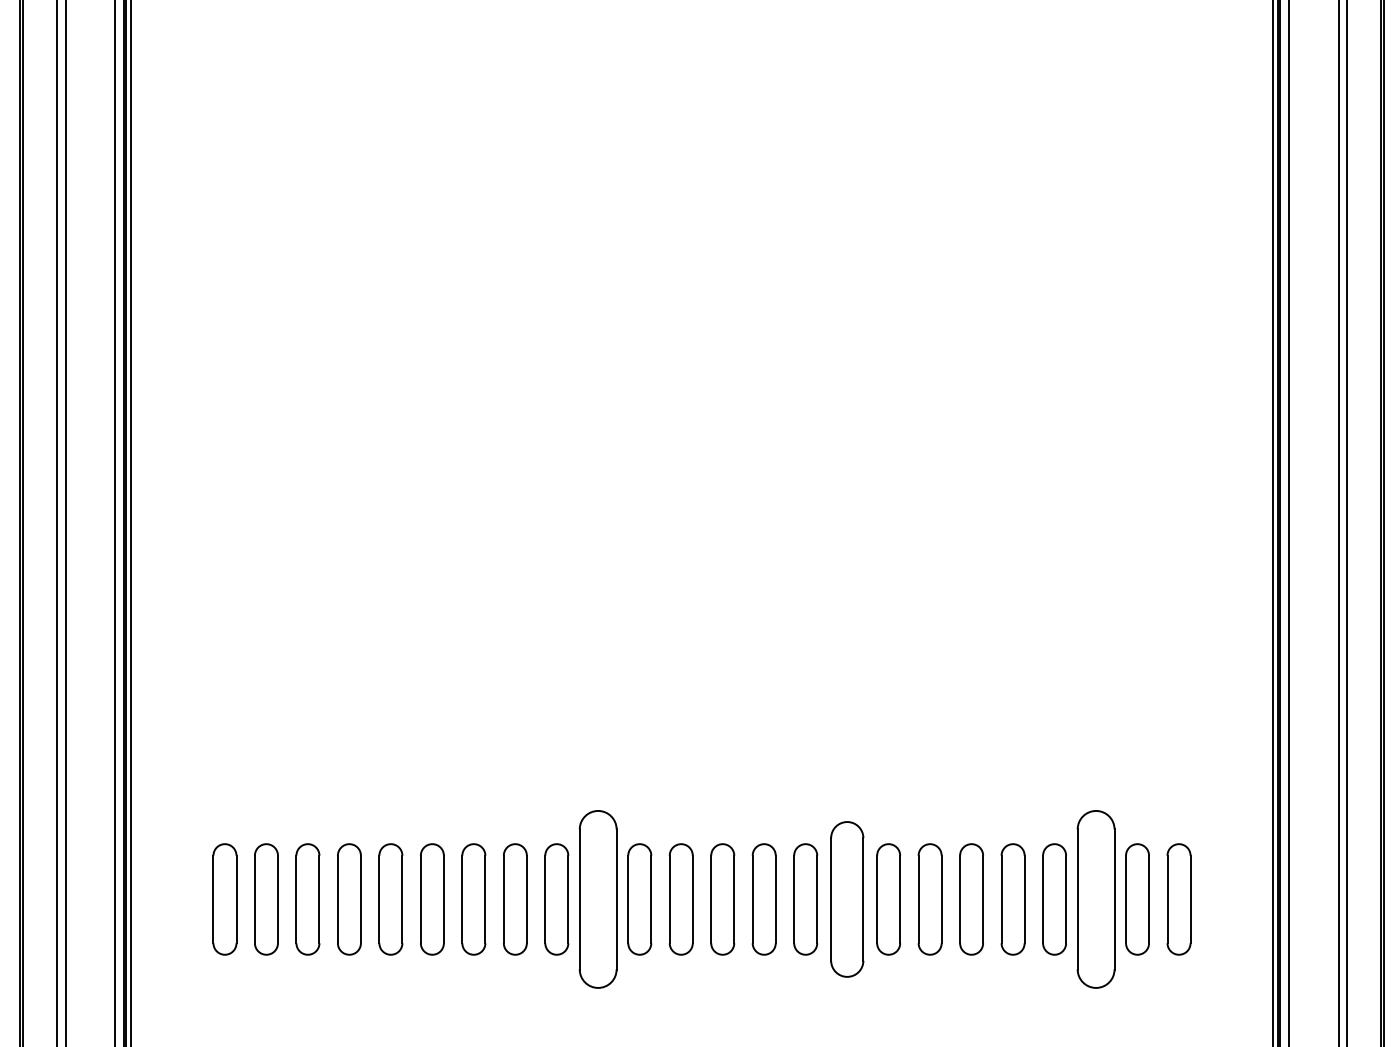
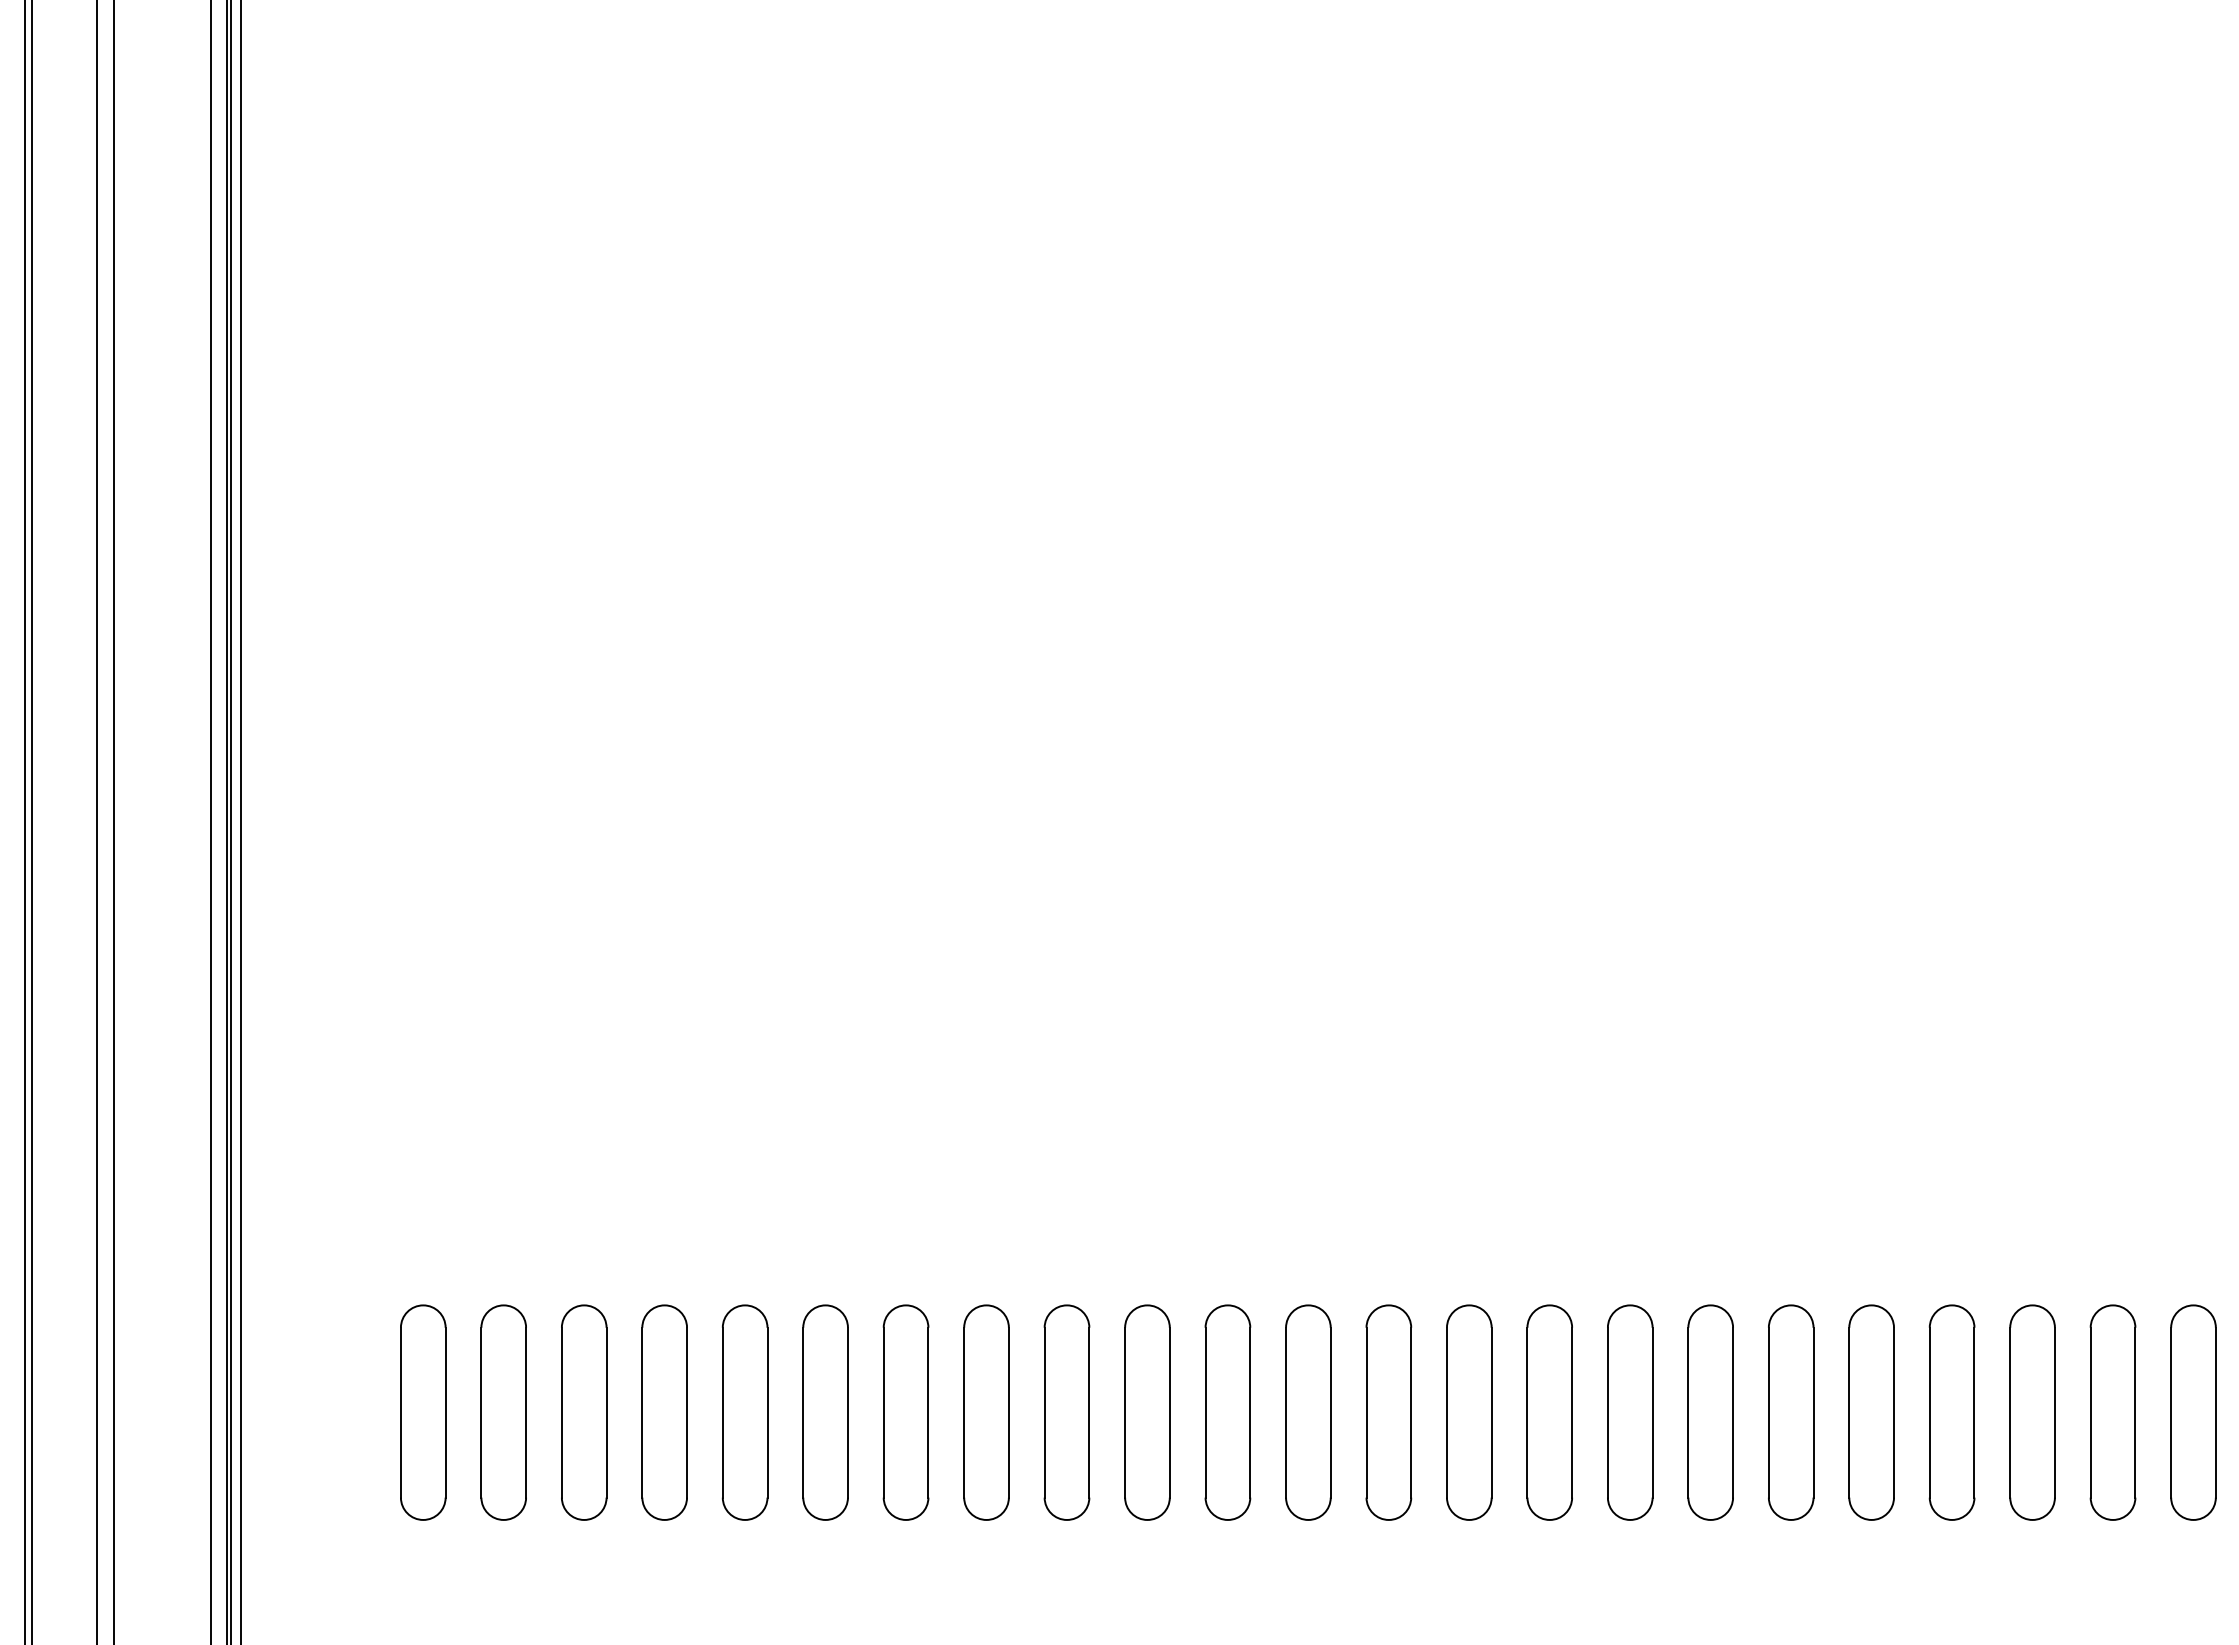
part: (598, 899) -> (1147, 1412), size x0.62
part: (846, 899) -> (1628, 1412), size x0.71
part: (1095, 899) -> (2111, 1412), size x0.62

